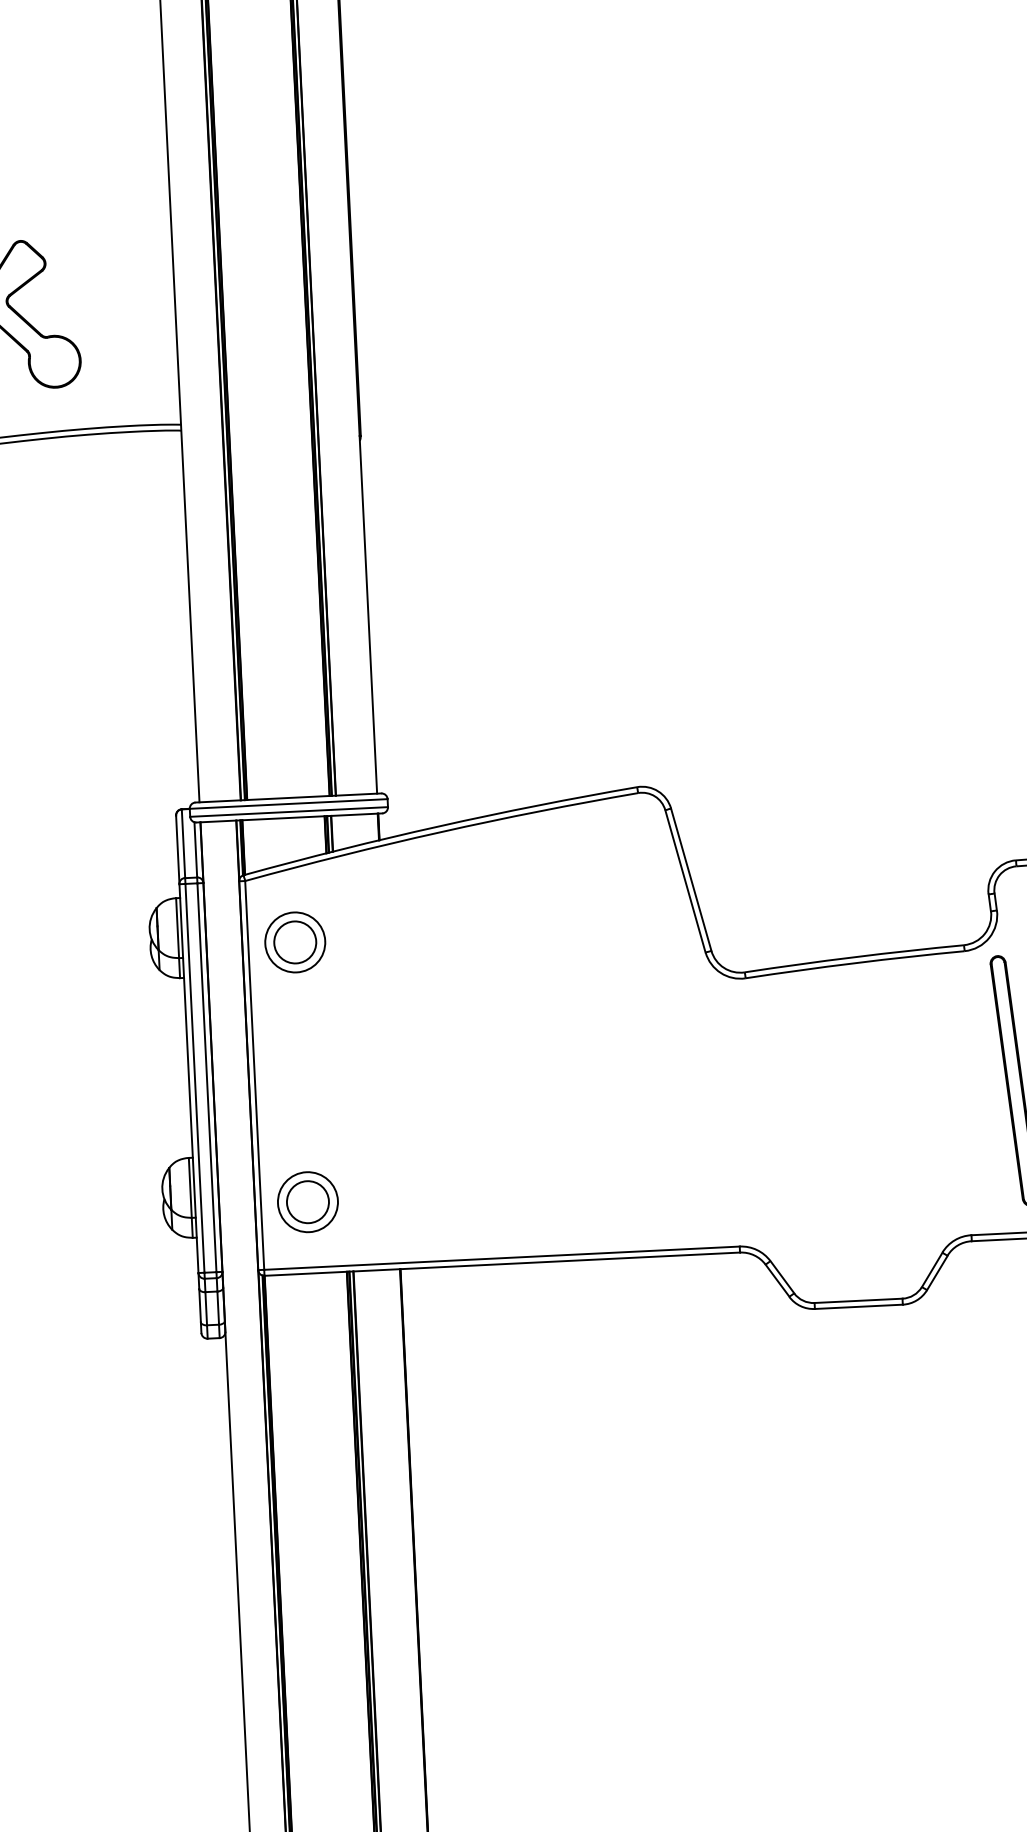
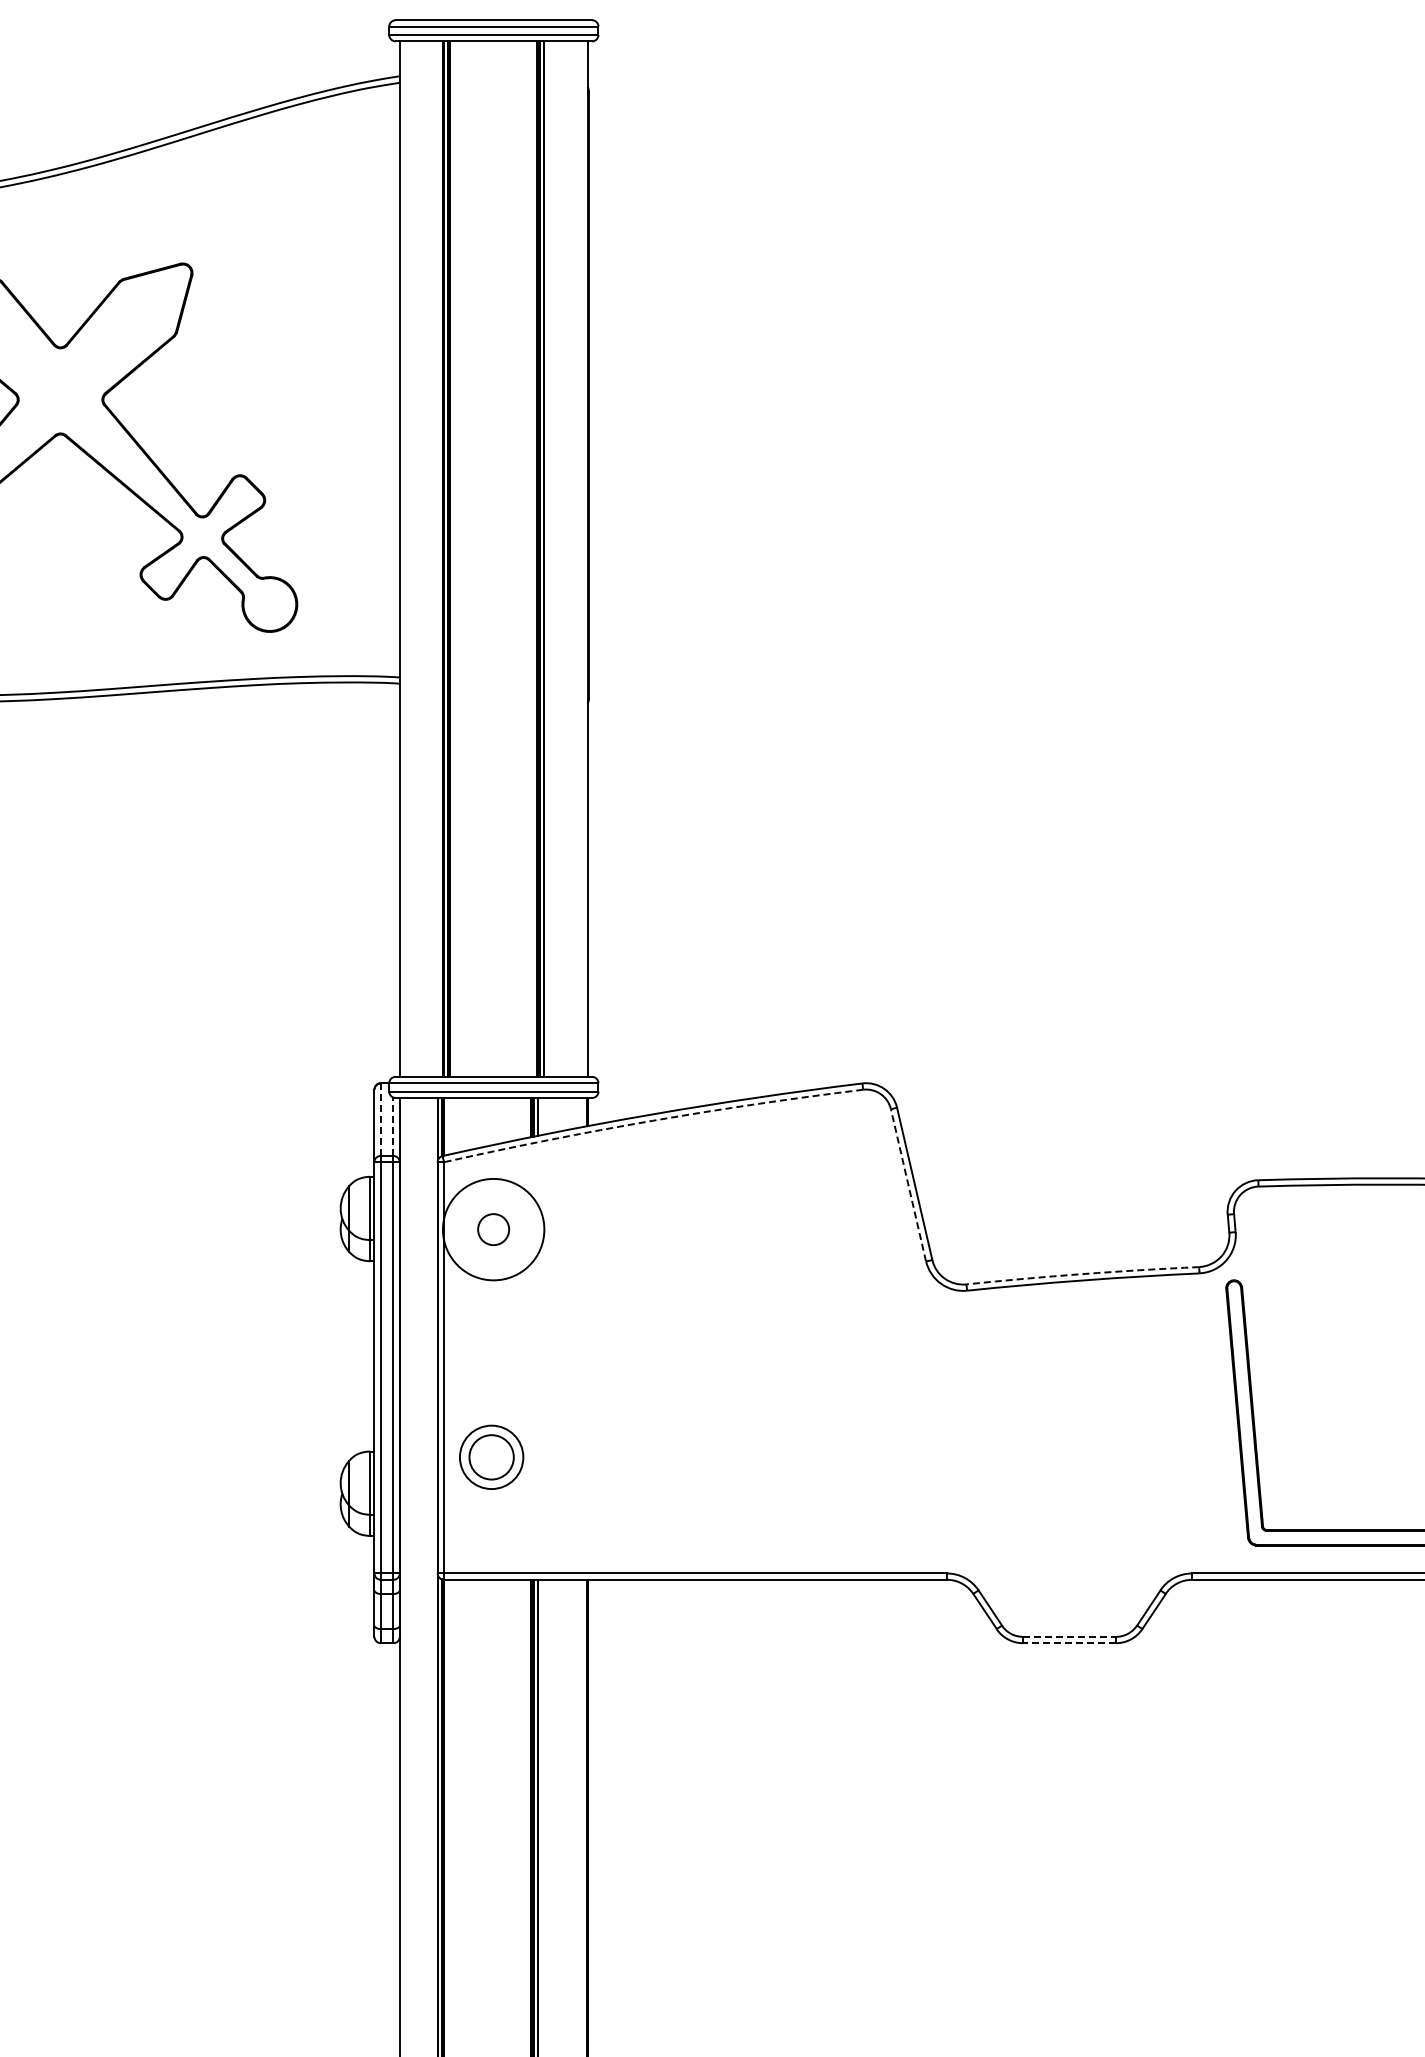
arc: (440, 831) -> (652, 1120), solid -> dashed
line: (183, 844) -> (380, 1120), solid -> dashed
line: (195, 849) -> (393, 1126), solid -> dashed
line: (685, 880) -> (908, 1184), solid -> dashed
circle: (295, 942) -> (493, 1229), size x0.7
circle: (295, 942) -> (493, 1229), size x1.6
arc: (854, 957) -> (1082, 1274), solid -> dashed
part: (307, 1201) -> (491, 1456), moved
line: (859, 1300) -> (1070, 1636), solid -> dashed
line: (858, 1307) -> (1069, 1643), solid -> dashed

